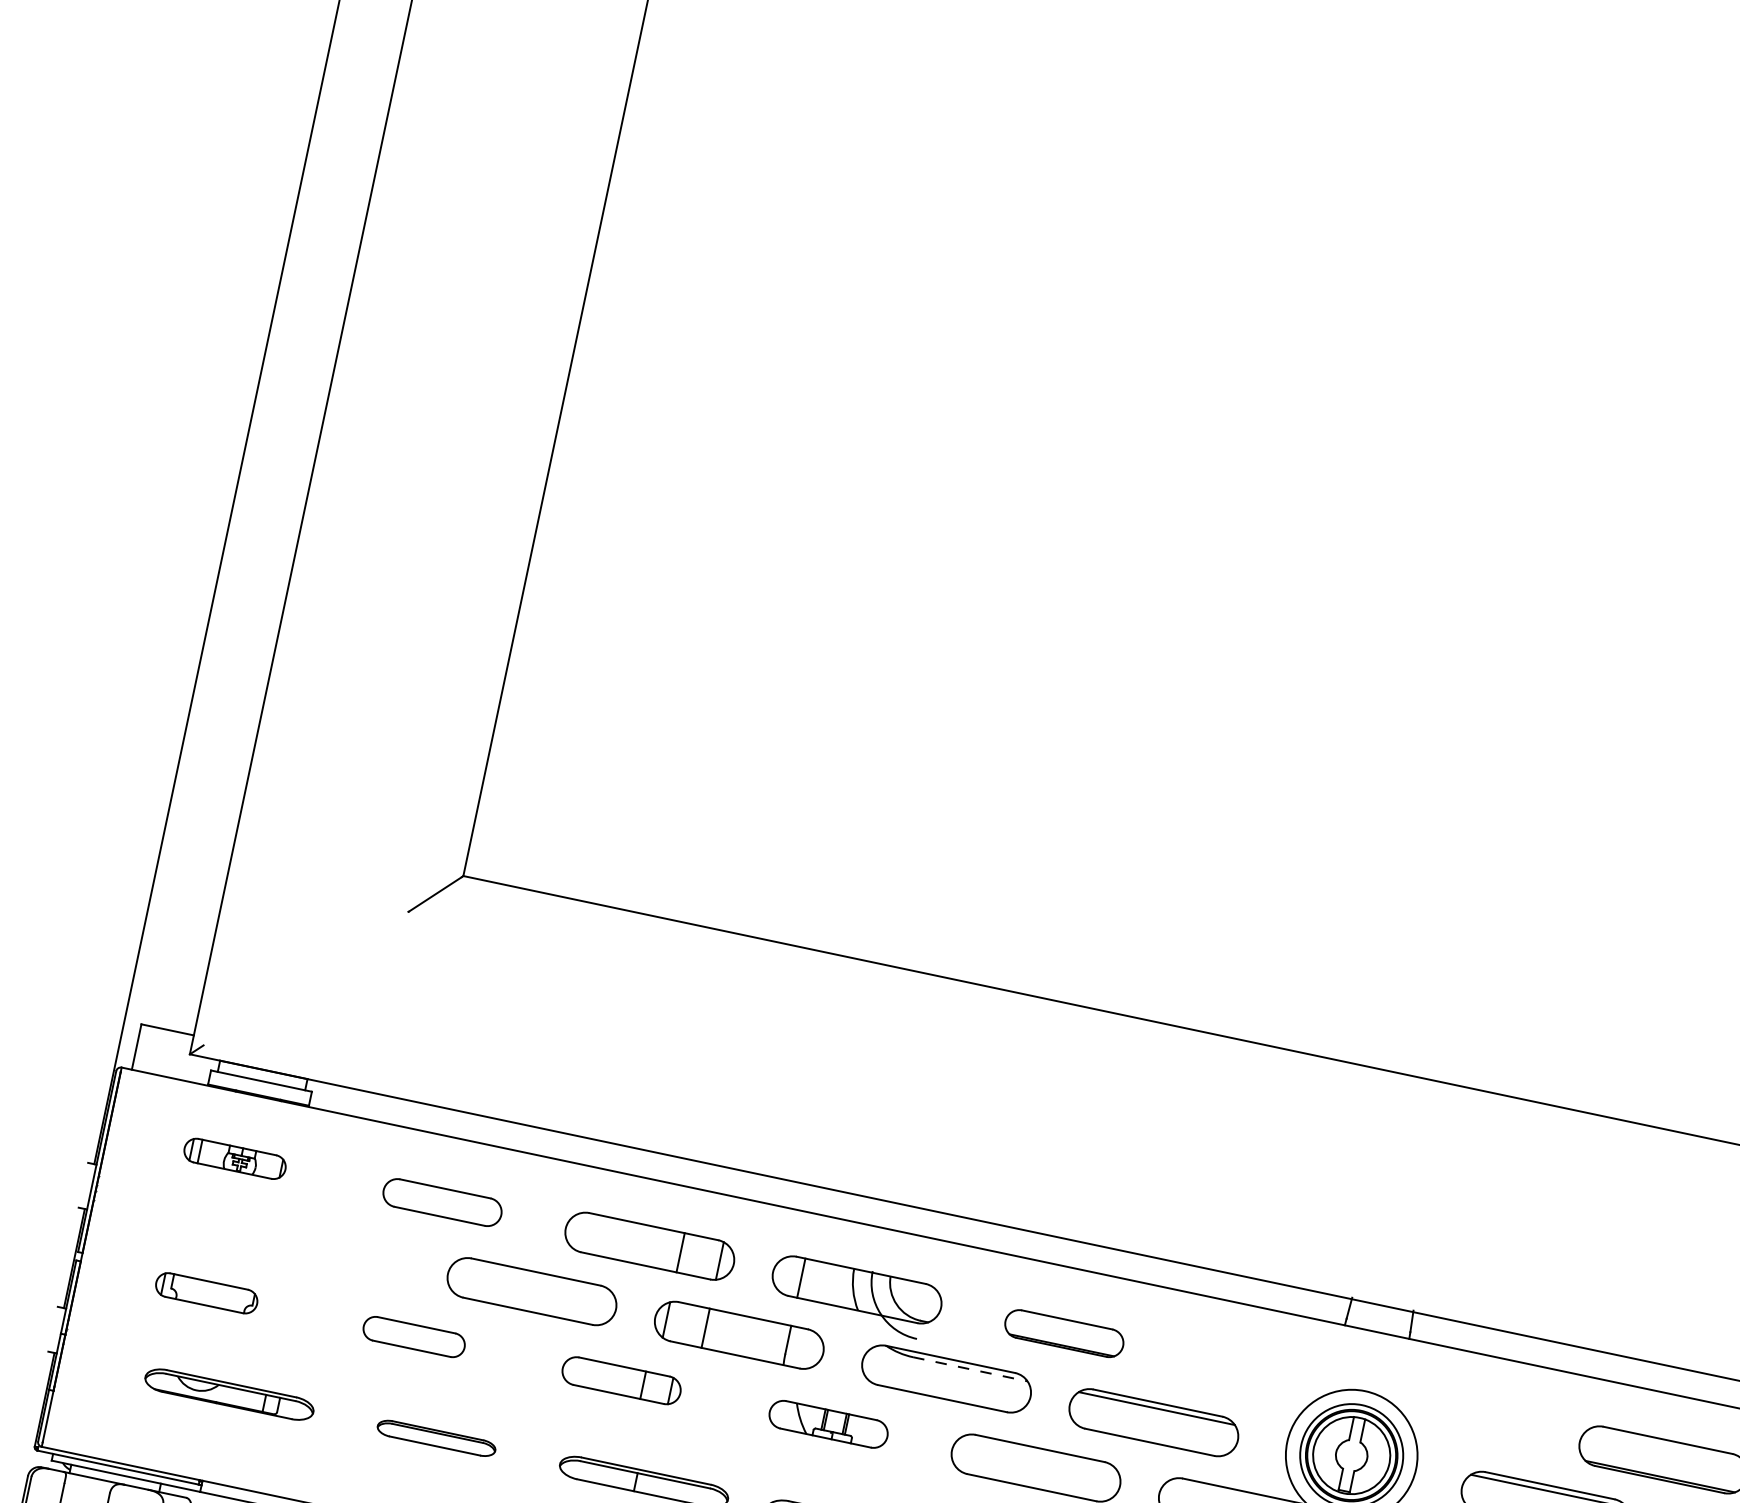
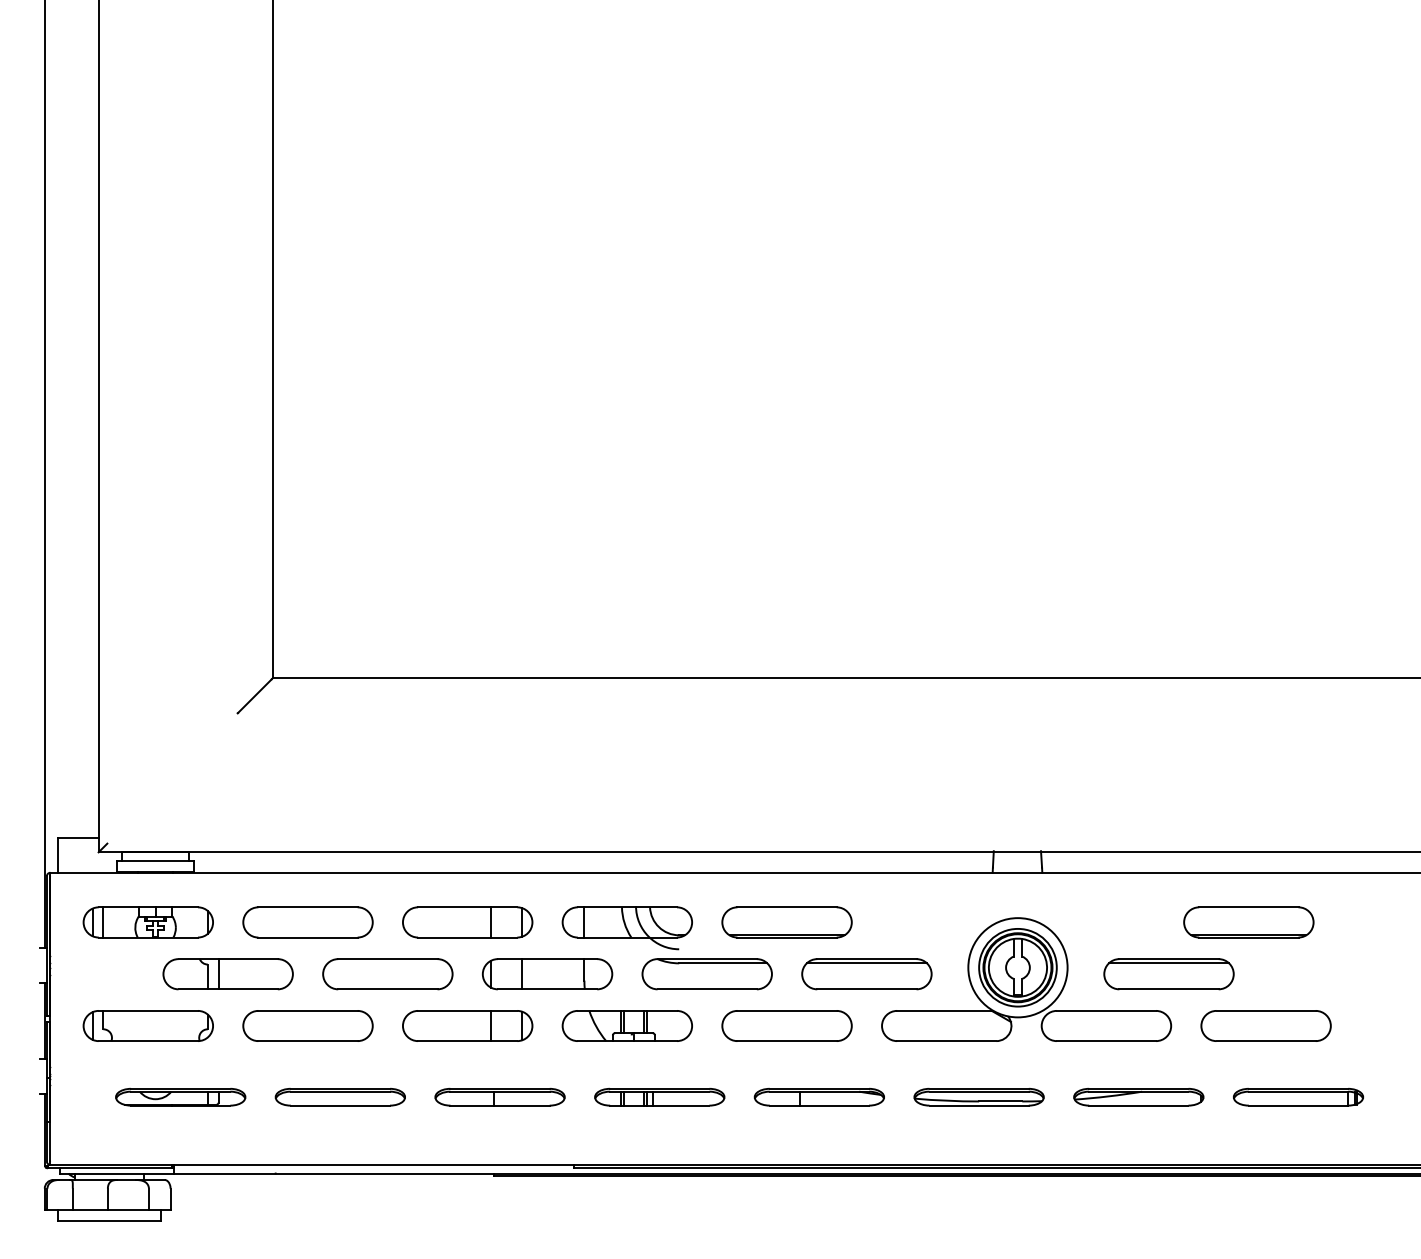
part: (234, 1158) -> (147, 922), size x1.67
part: (441, 1202) -> (307, 922), size x1.43
part: (323, 1248) -> (227, 974), added
part: (205, 1292) -> (147, 1025), size x1.67
part: (1063, 1333) -> (786, 922), size x1.43
part: (413, 1336) -> (307, 1025), size x1.67
line: (970, 1369) -> (723, 963), dashed -> solid
part: (621, 1379) -> (467, 1025), size x1.43
part: (827, 1423) -> (626, 1025), size x1.43
part: (435, 1438) -> (339, 1097), size x1.43

